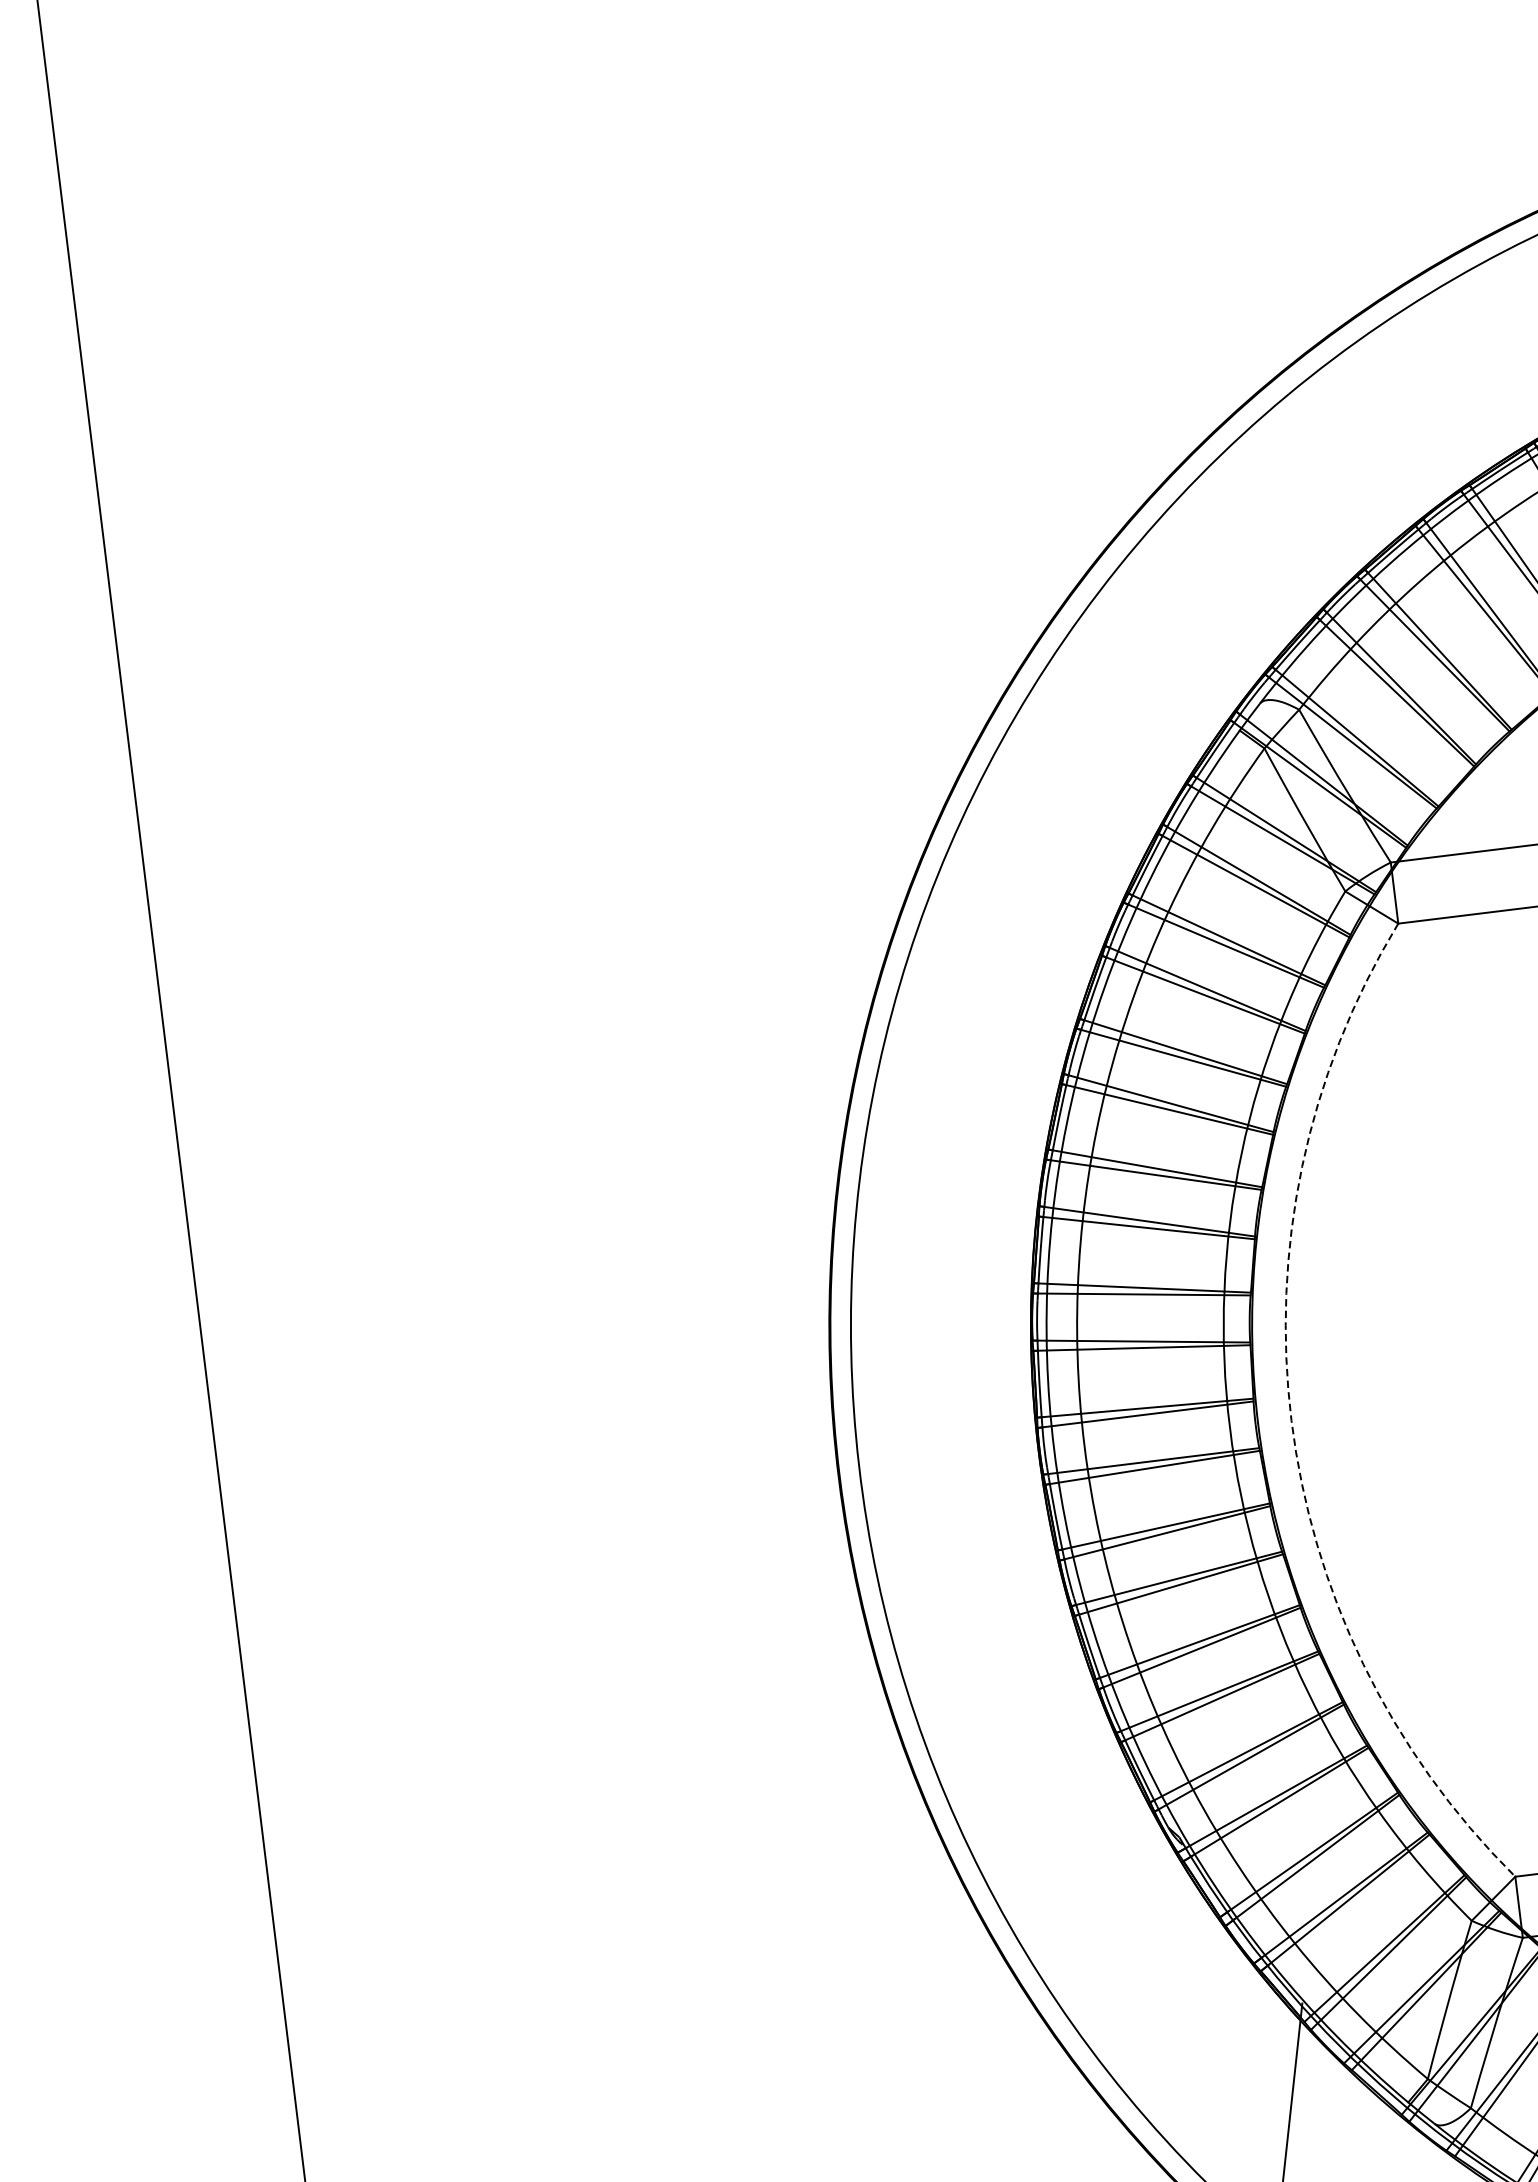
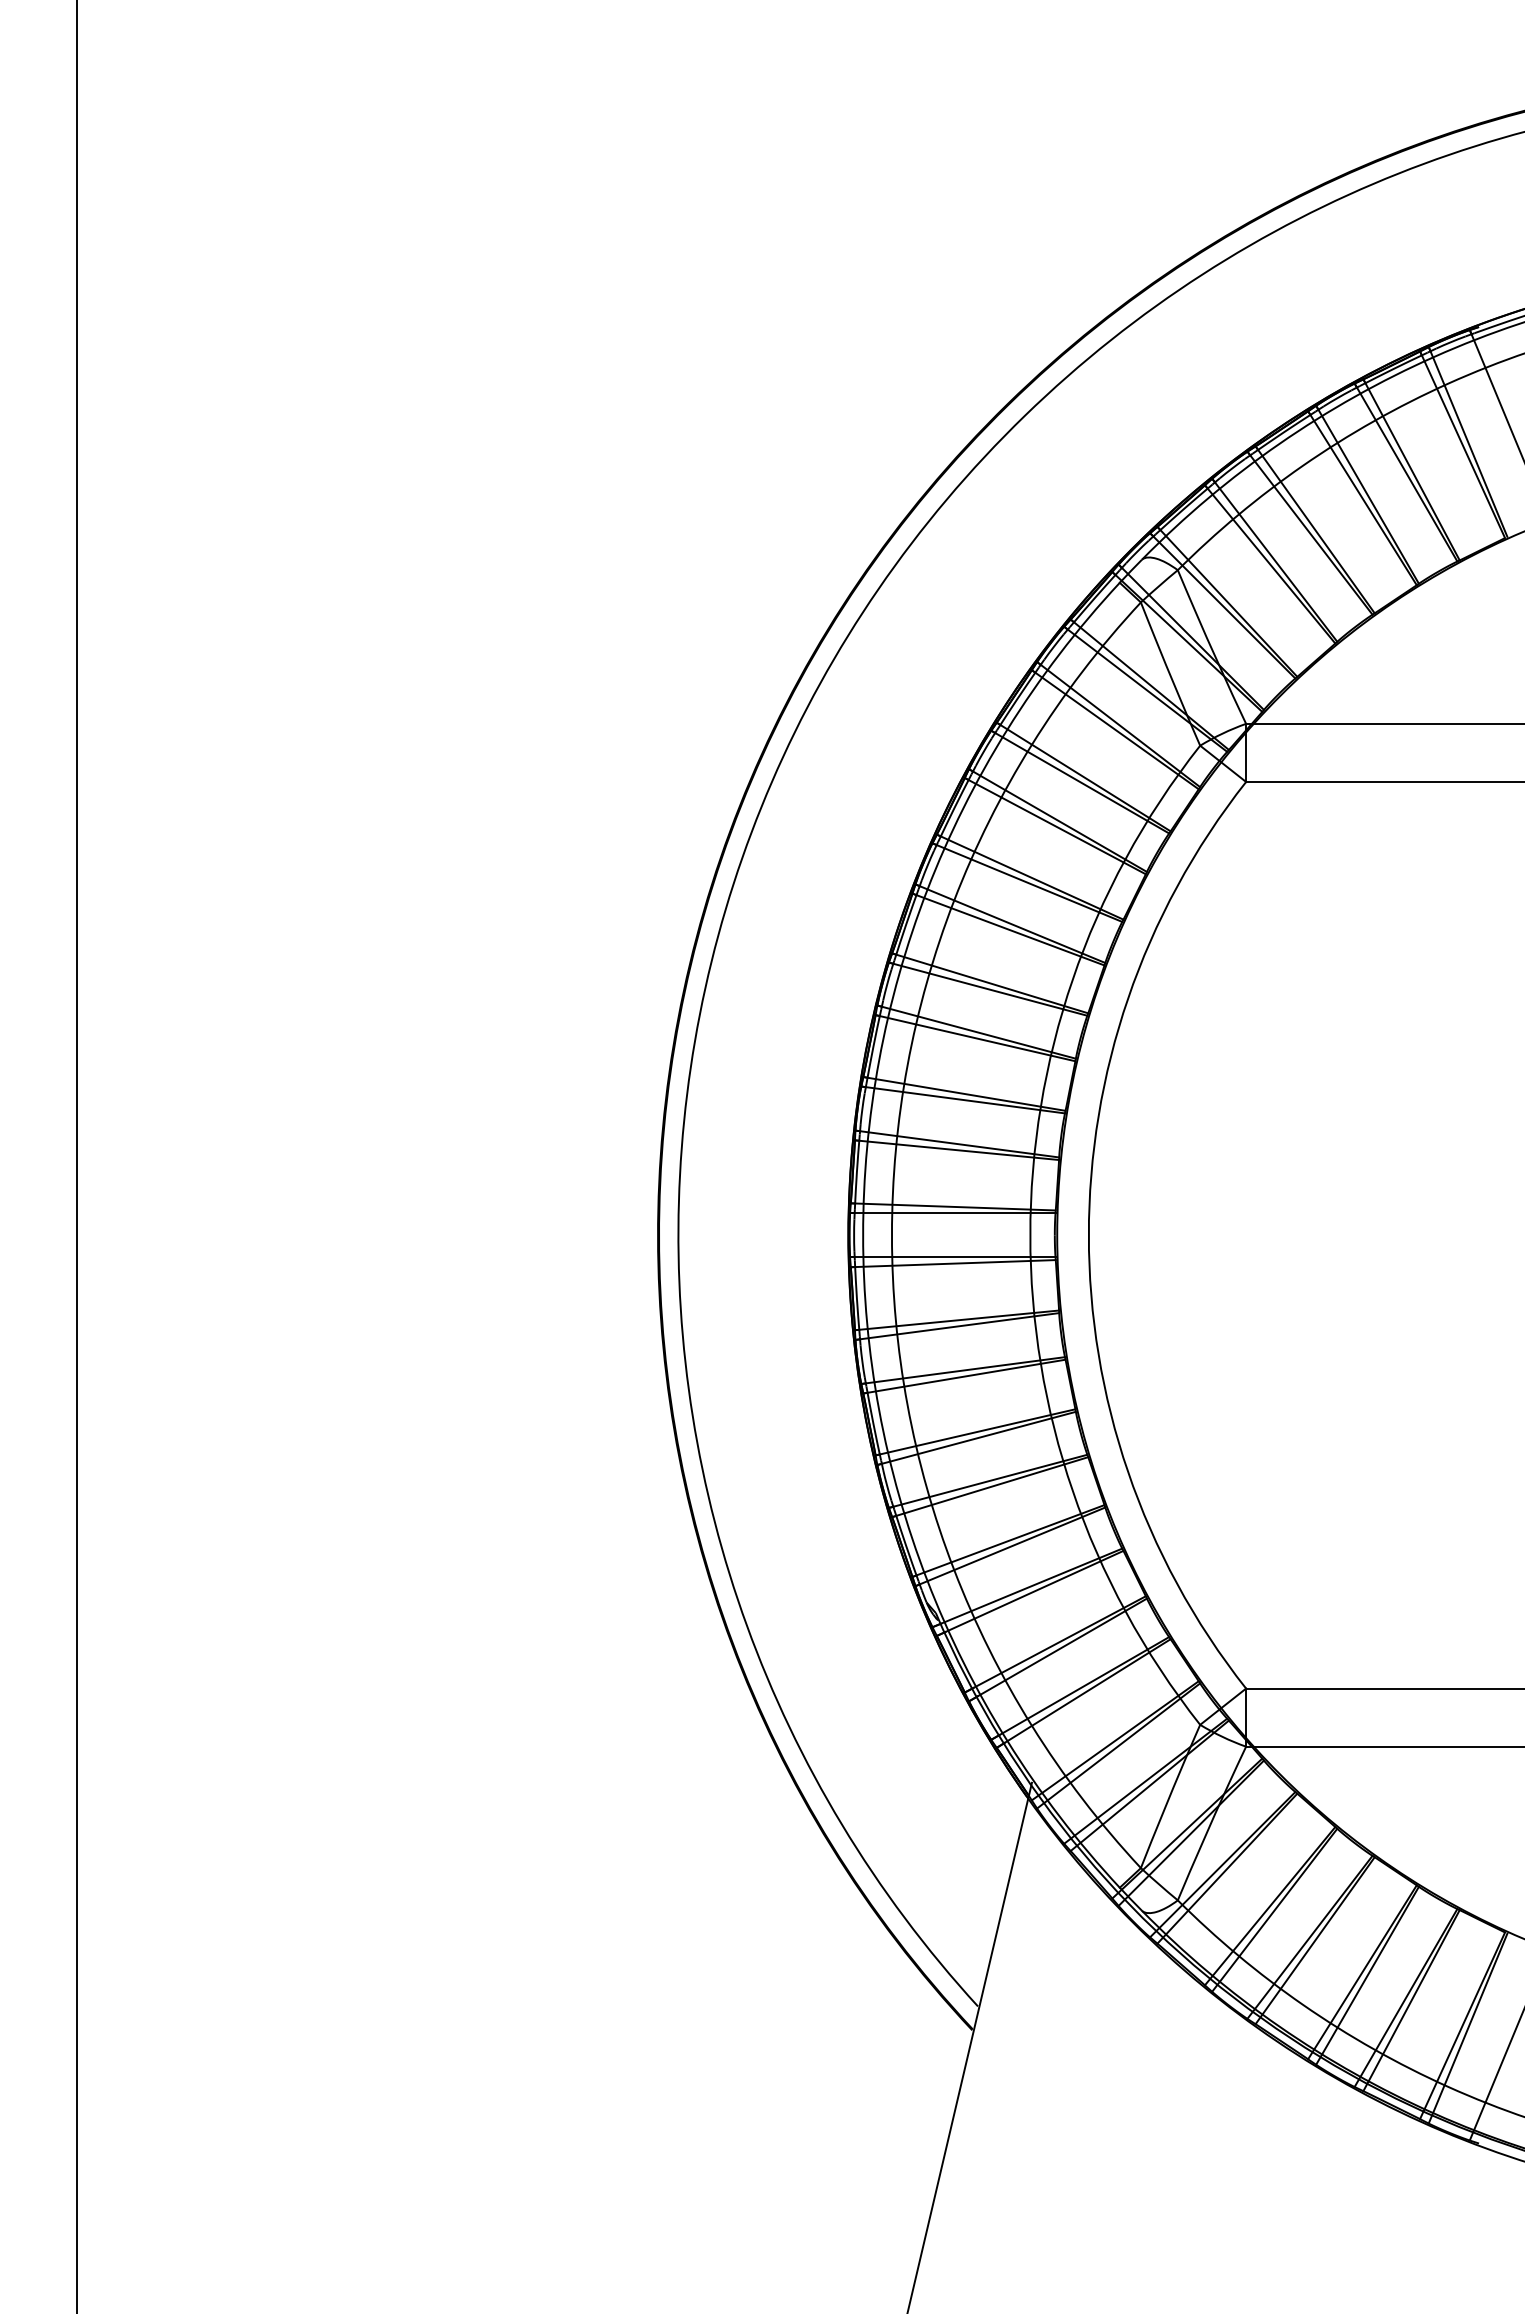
arc: (1291, 1420) -> (1088, 1235), dashed -> solid

